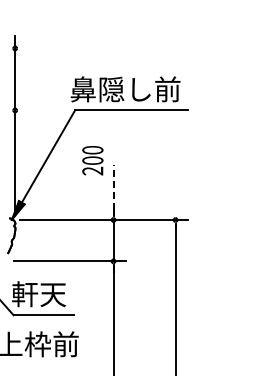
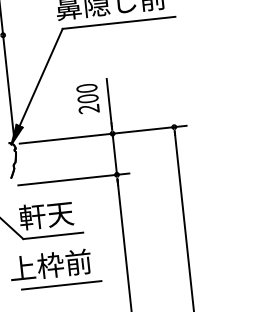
text: (92, 160) -> (87, 98), moved
line: (113, 186) -> (108, 100), dashed -> solid
line: (46, 365) -> (61, 285), added

